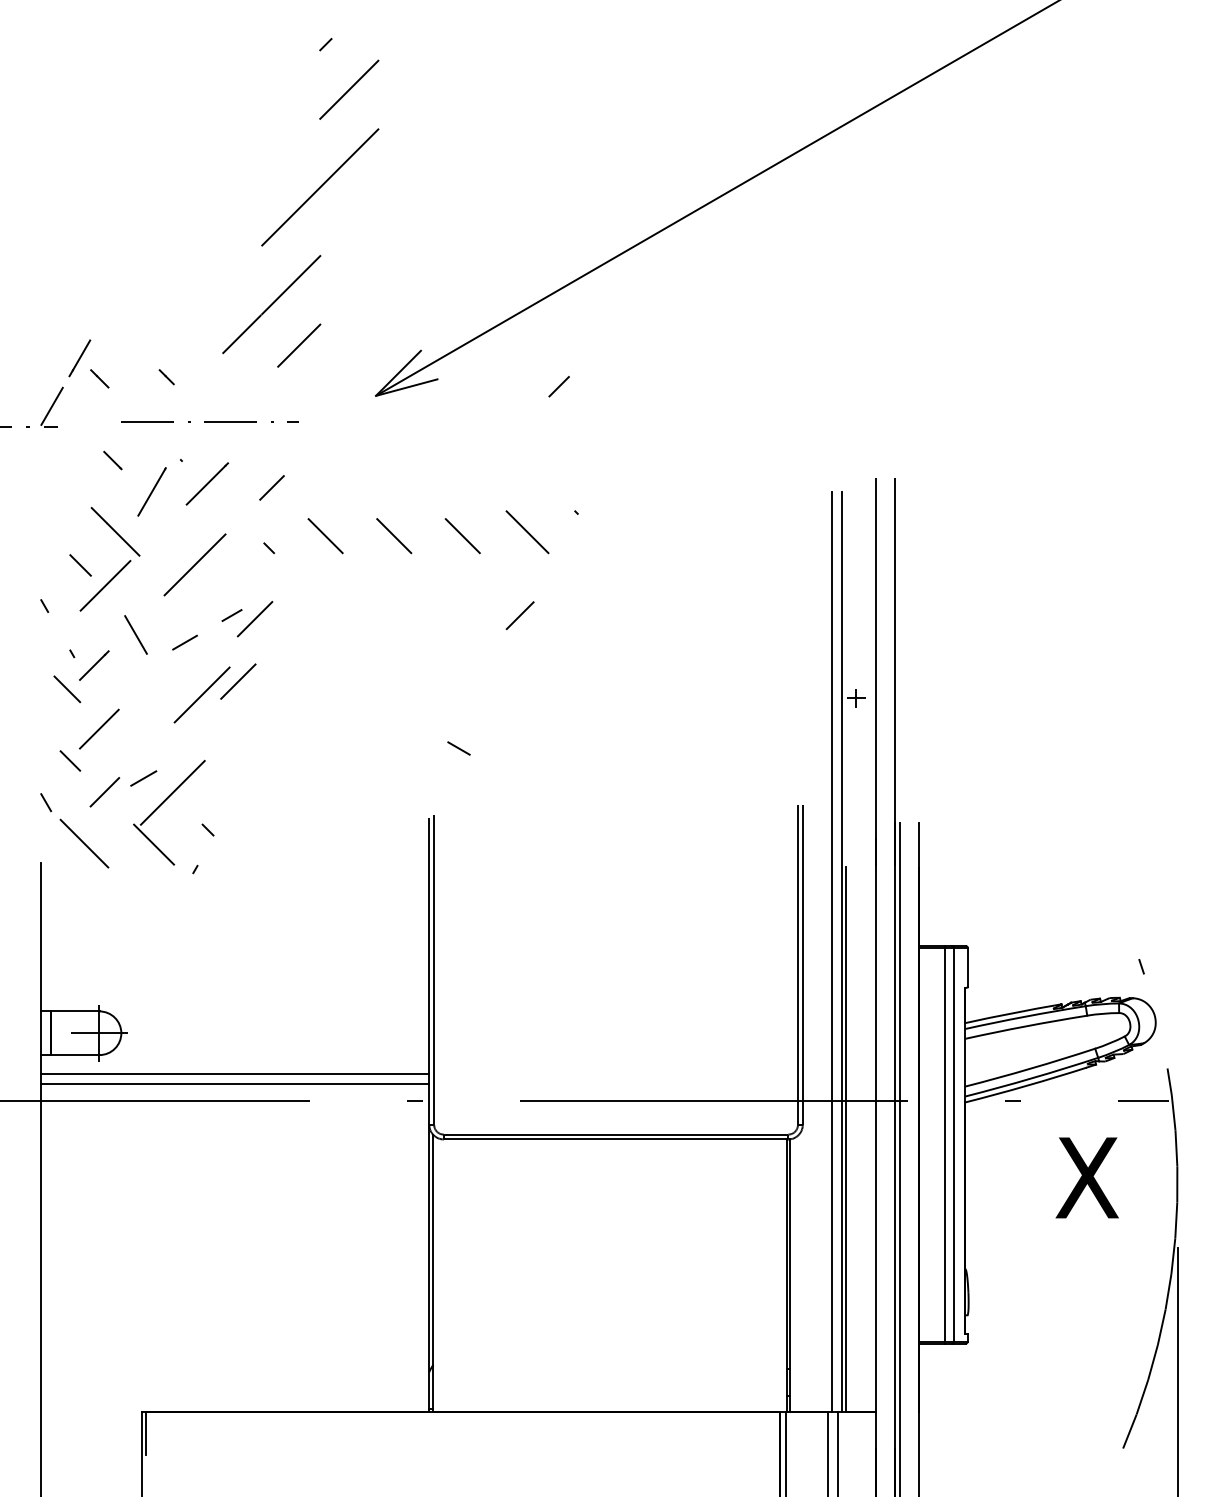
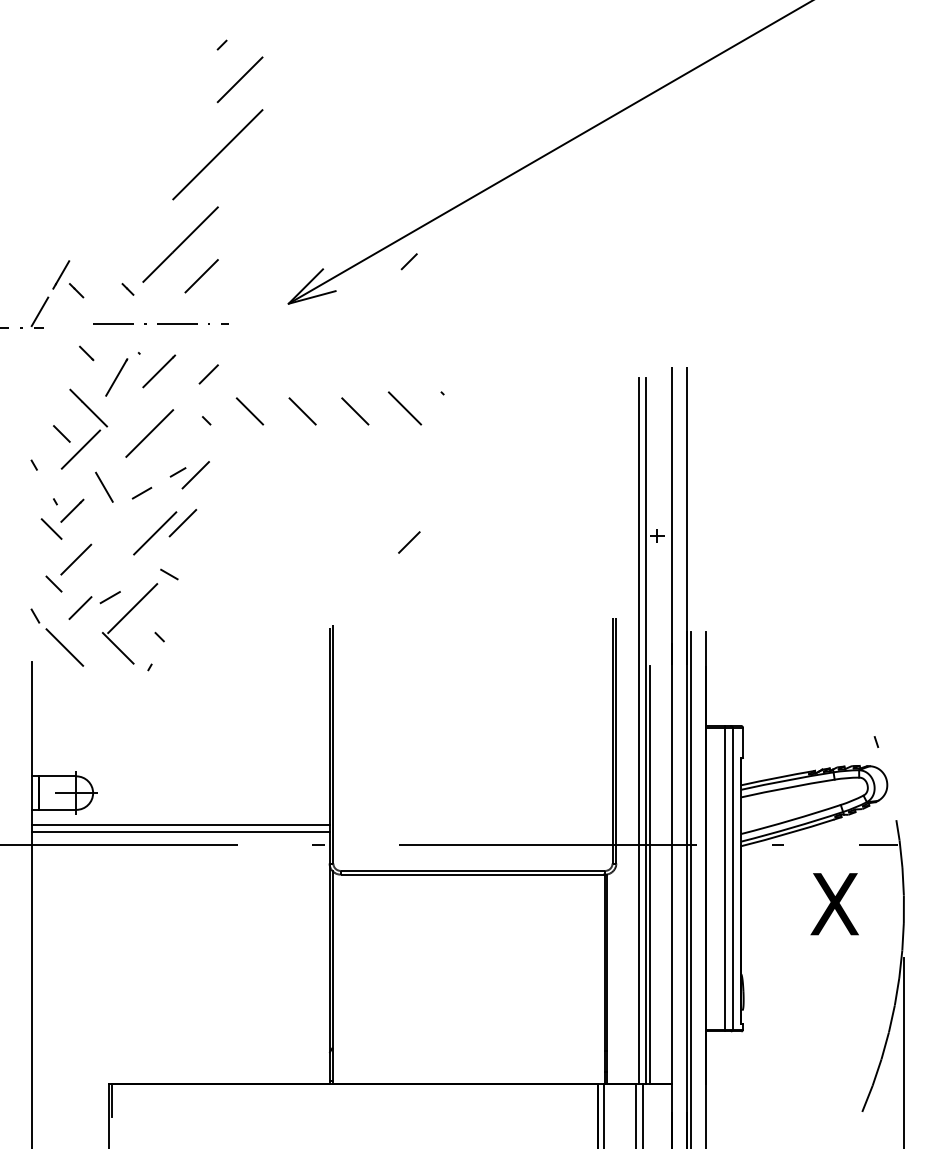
part: (300, 202) -> (202, 166), moved
line: (558, 386) -> (408, 261), moved
line: (520, 615) -> (409, 542), moved
line: (459, 748) -> (169, 574), moved

